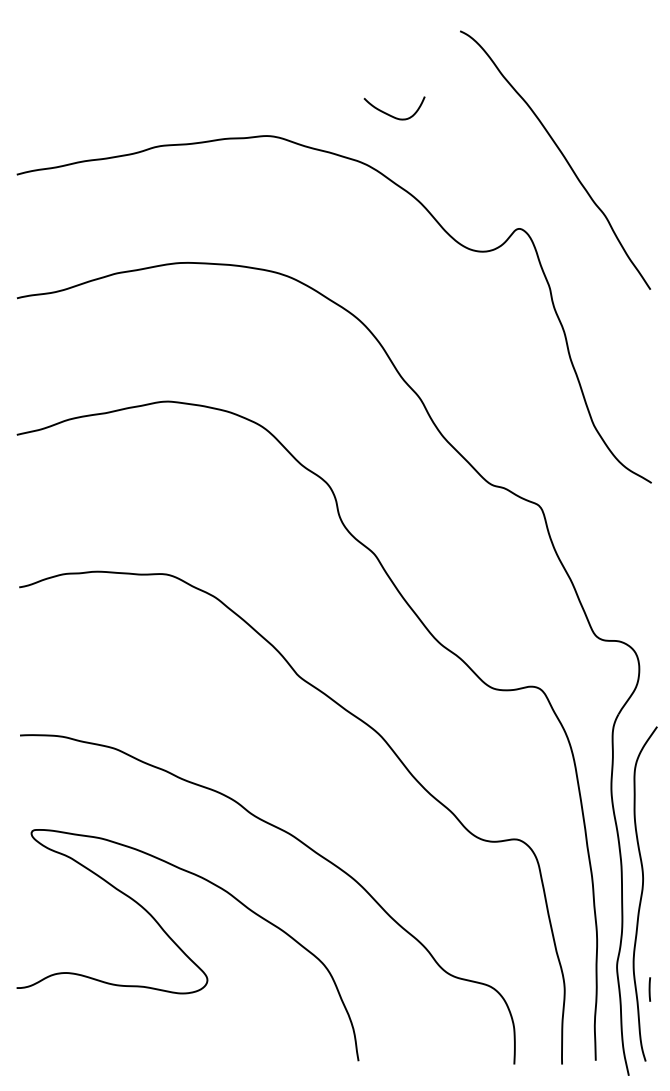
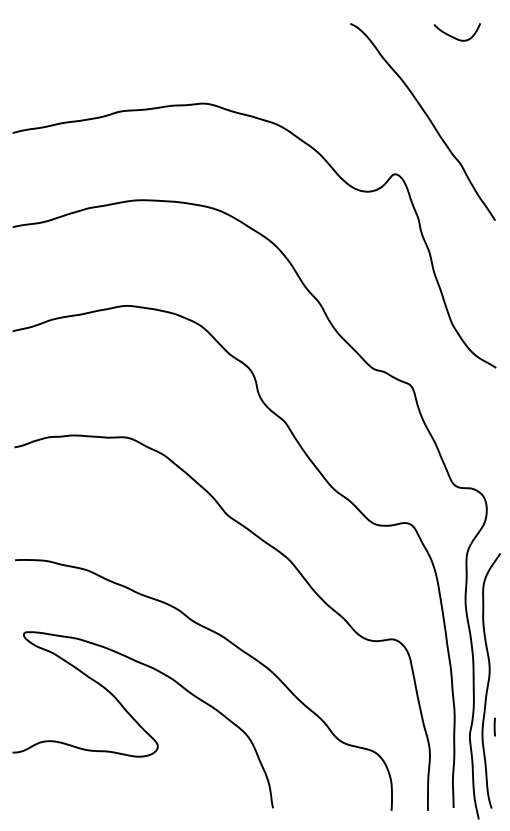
curve: (390, 114) -> (454, 36), moved
line: (649, 989) -> (494, 727), moved

